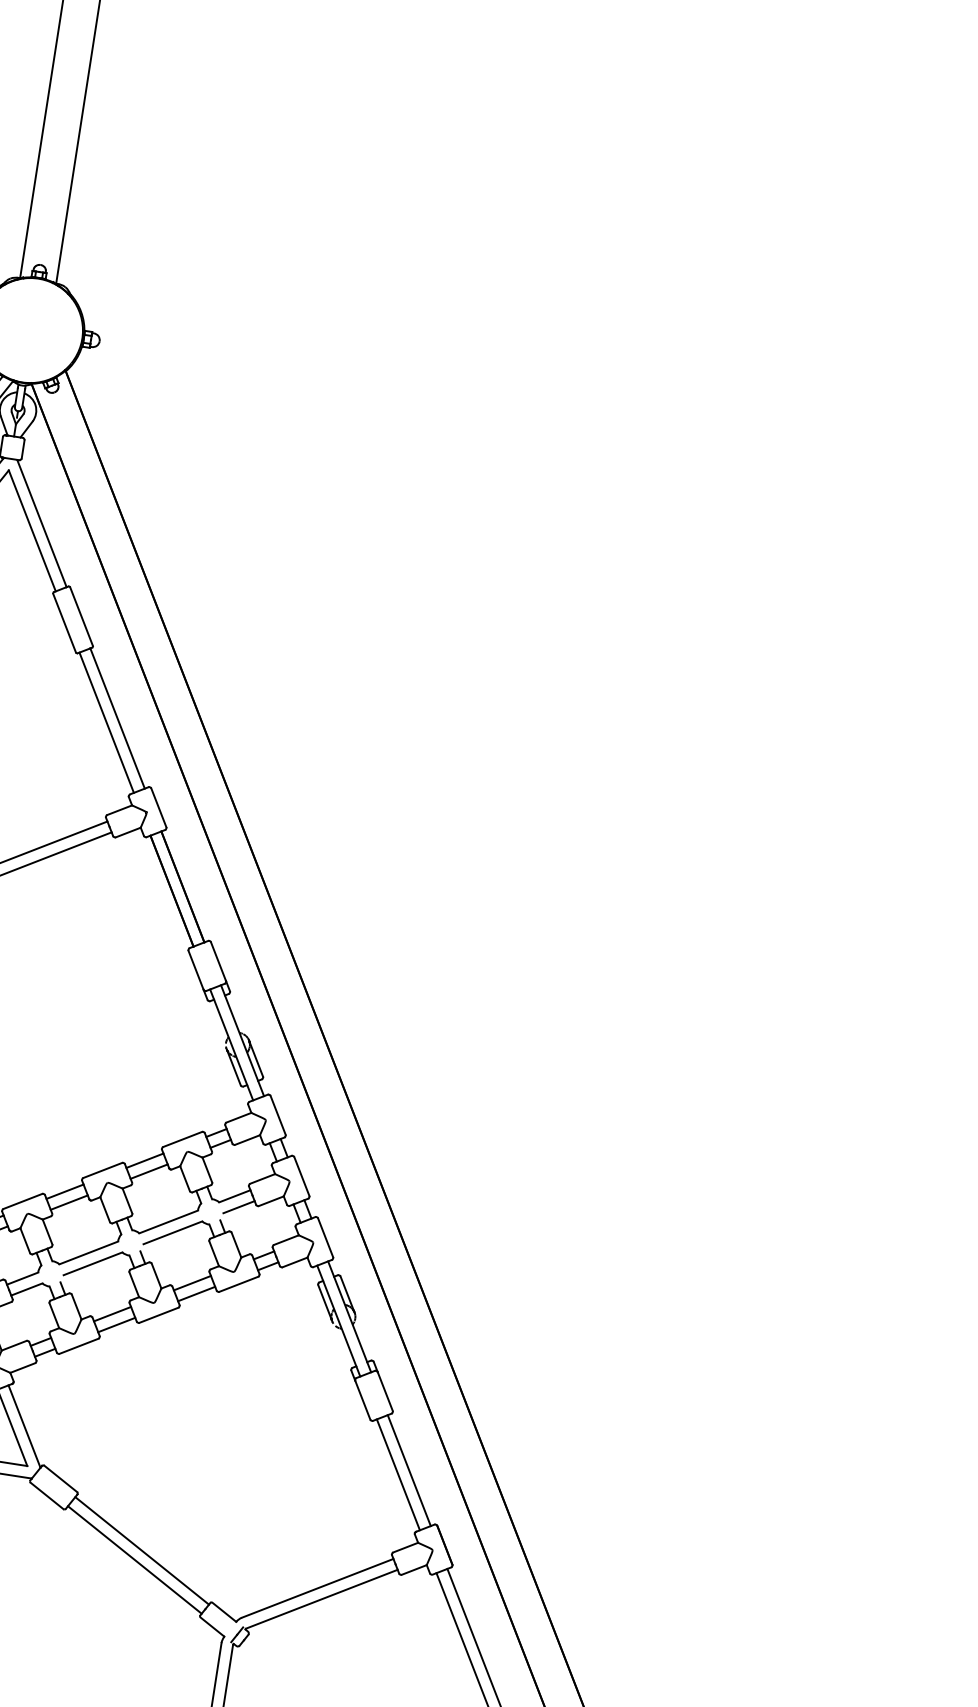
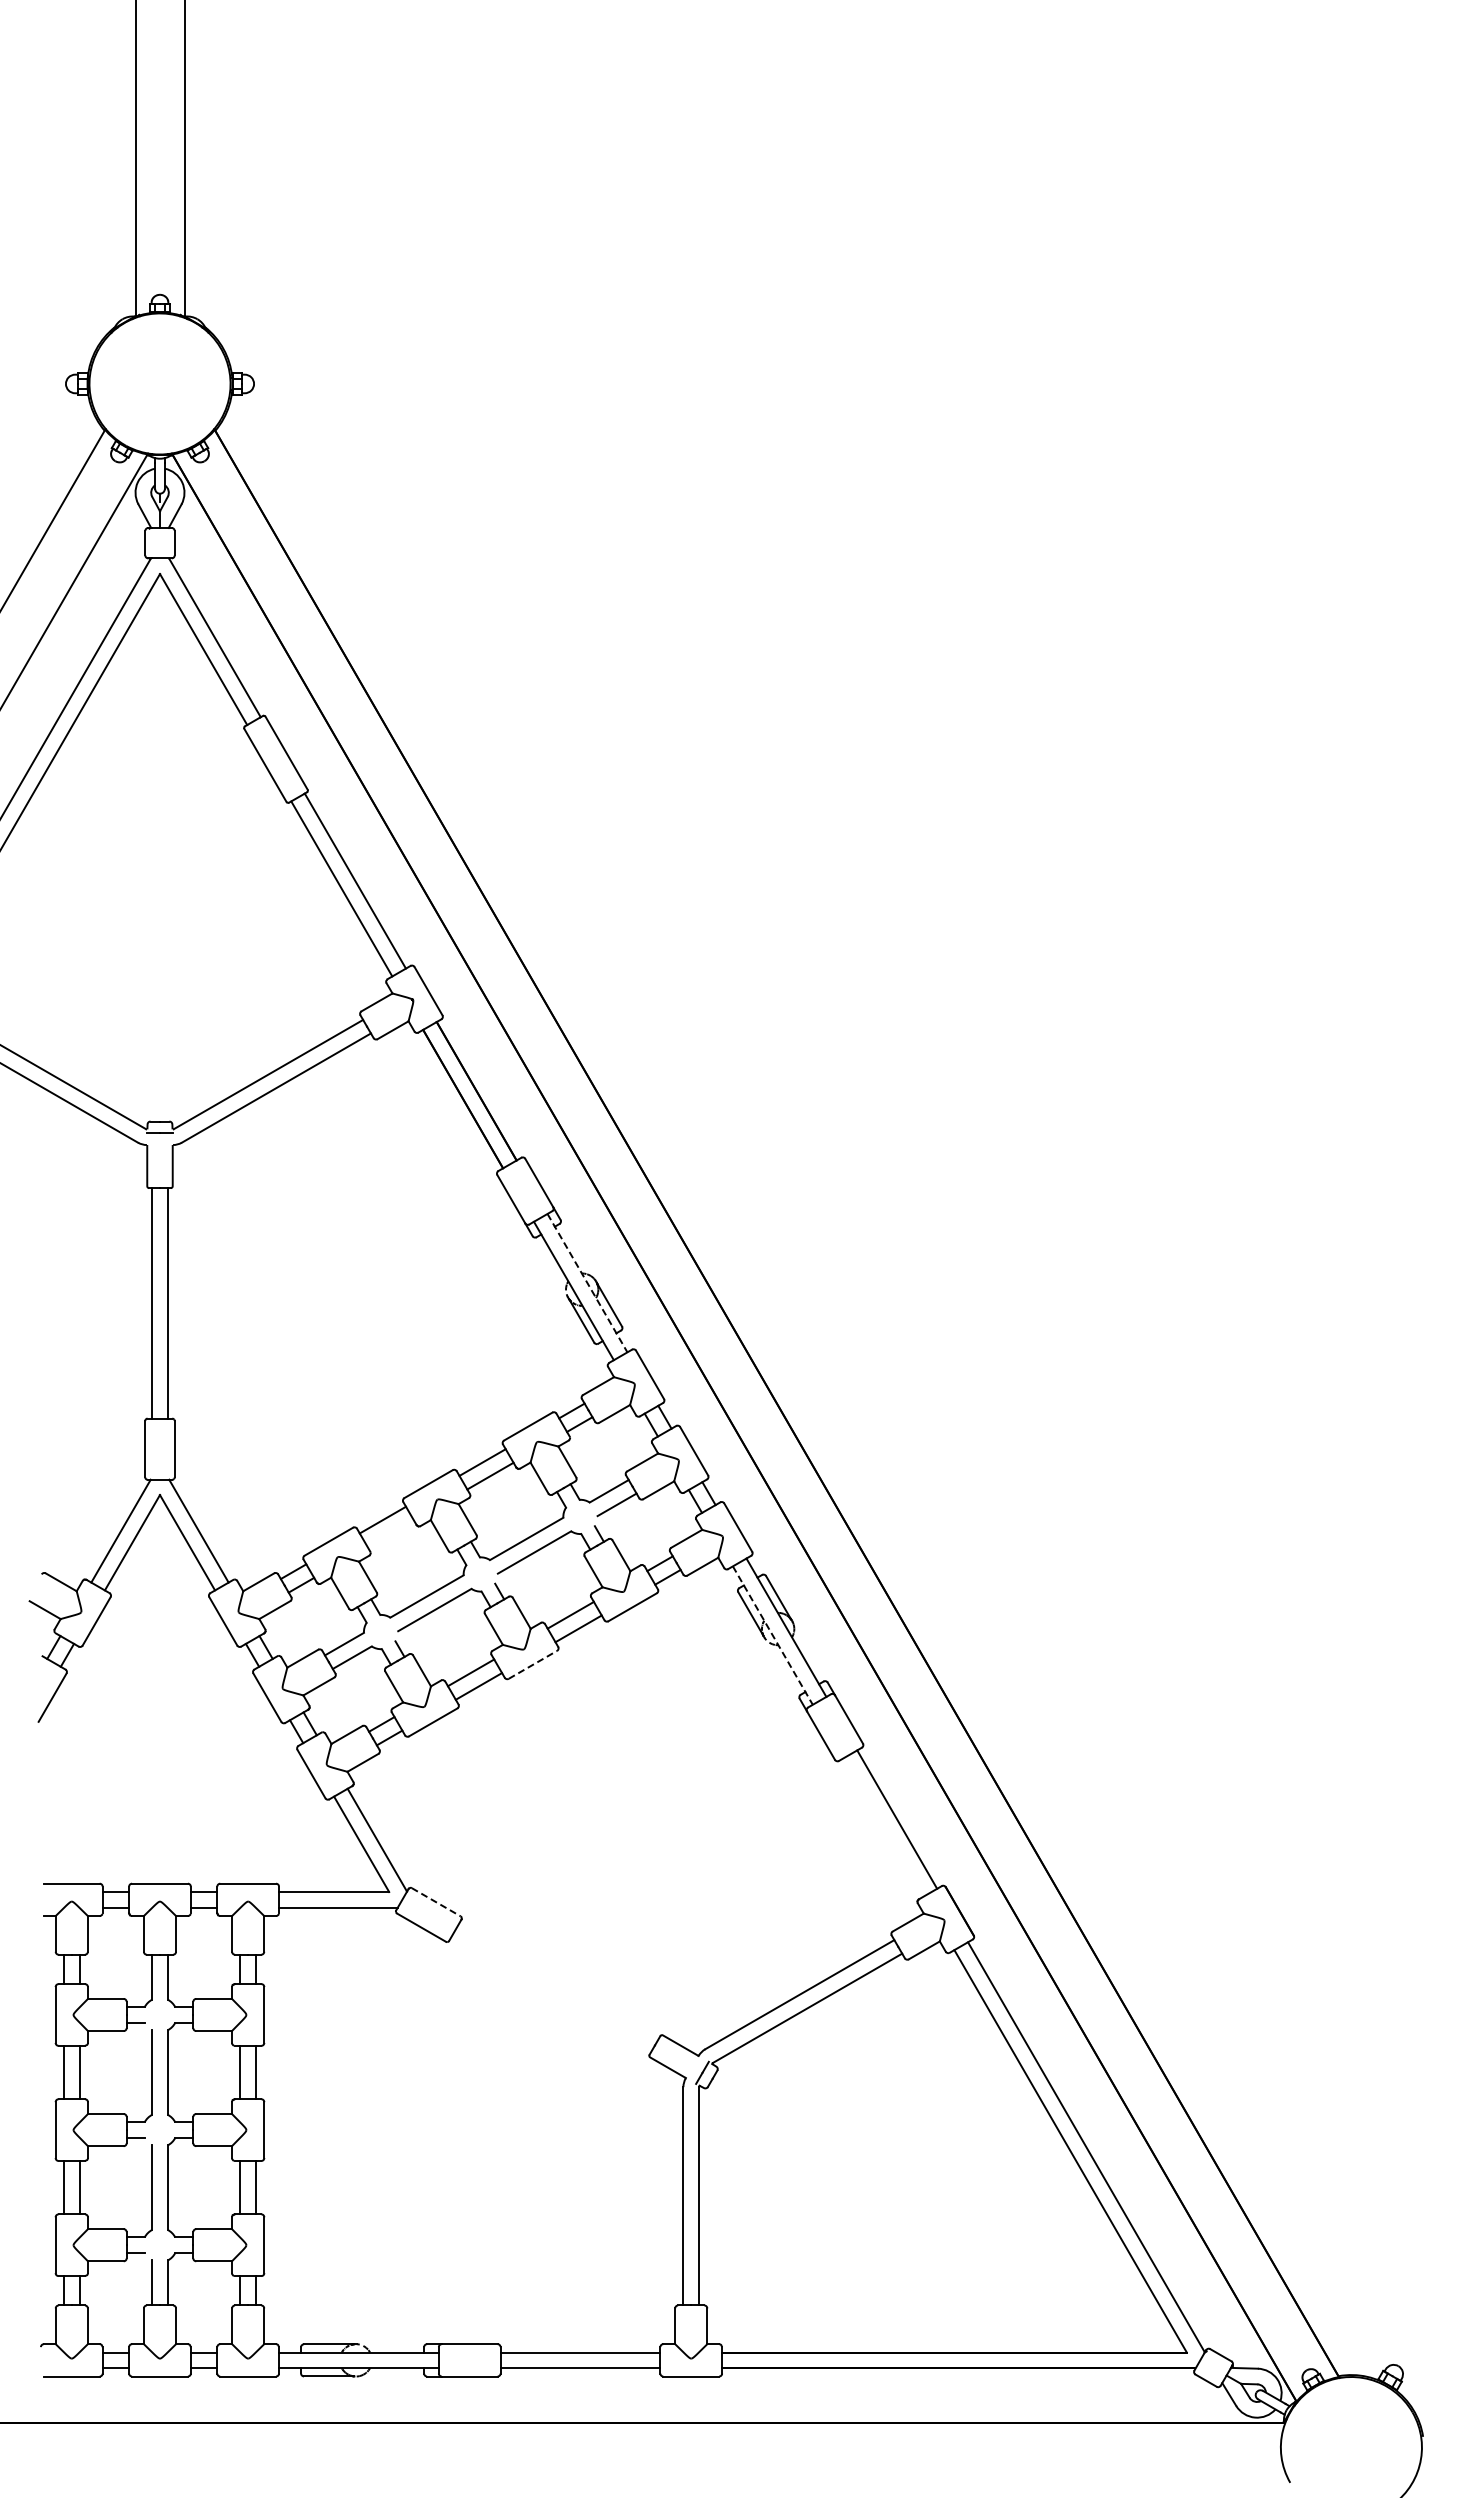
line: (242, 1040) -> (587, 1283), solid -> dashed
line: (69, 1202) -> (390, 1533), removed
line: (158, 1314) -> (532, 1664), solid -> dashed
line: (338, 1320) -> (772, 1635), solid -> dashed
line: (398, 1474) -> (883, 1827), removed
line: (60, 1479) -> (436, 1902), solid -> dashed
line: (141, 1550) -> (558, 1980), removed
line: (135, 1559) -> (551, 1994), removed

